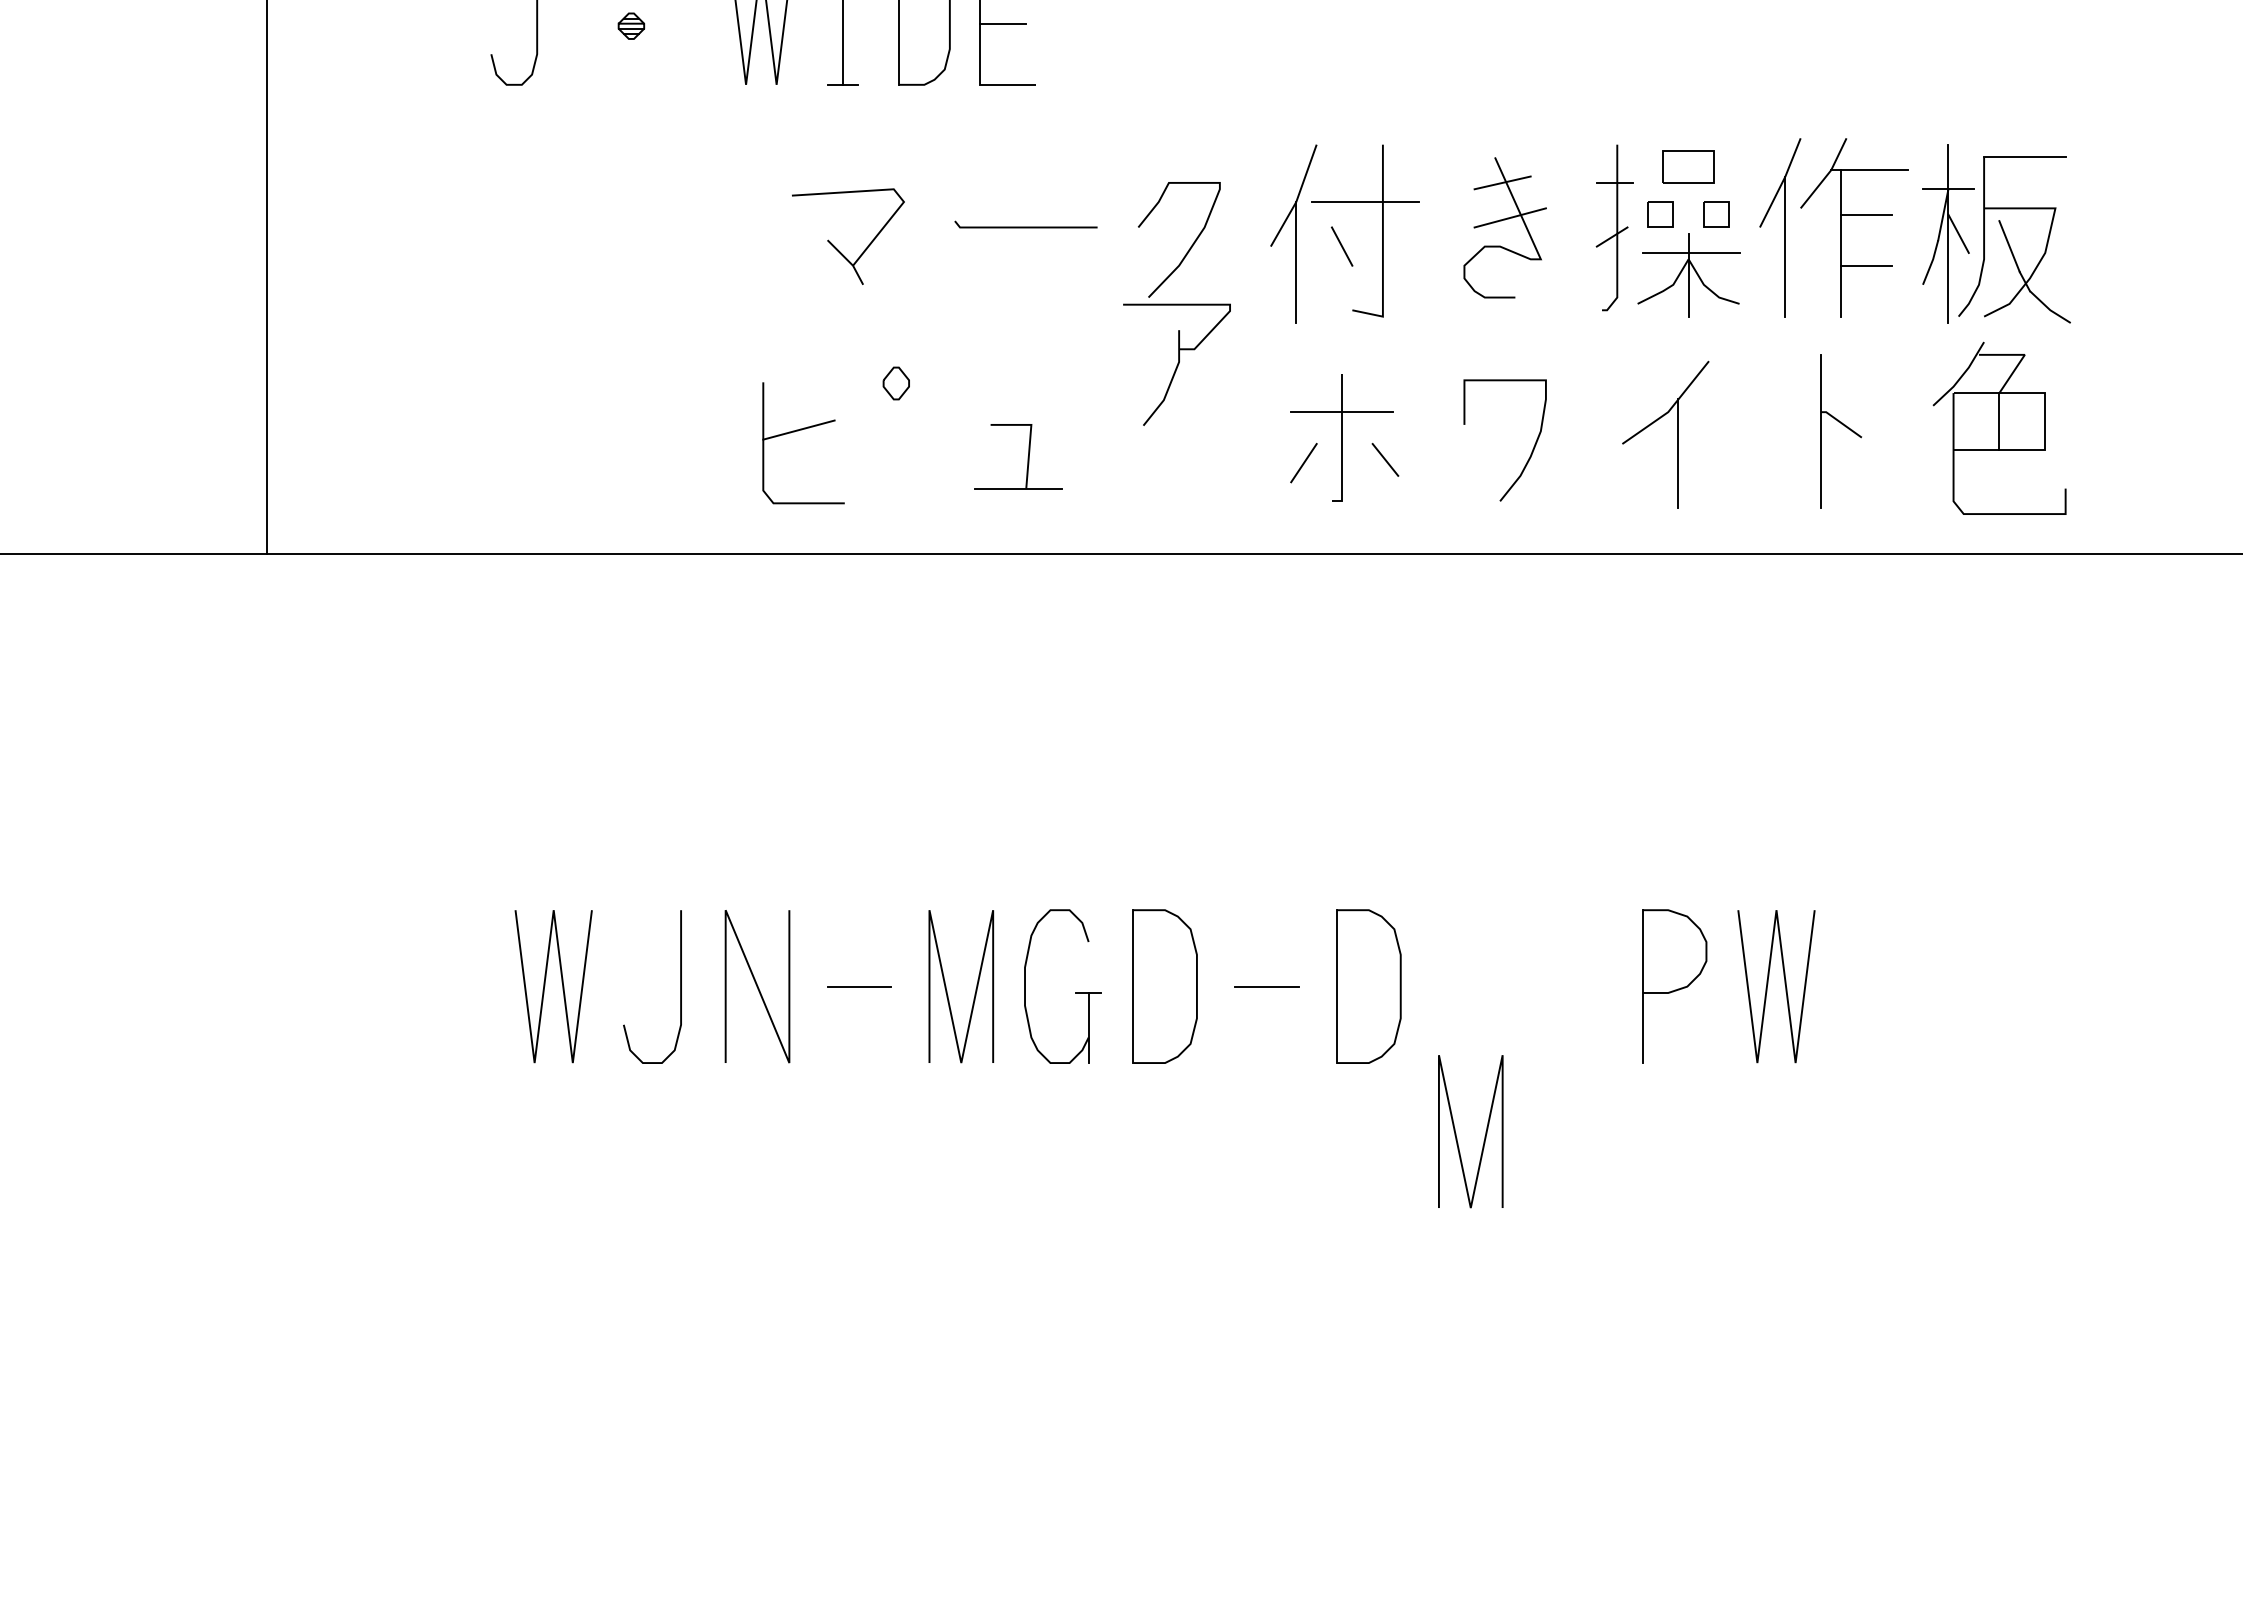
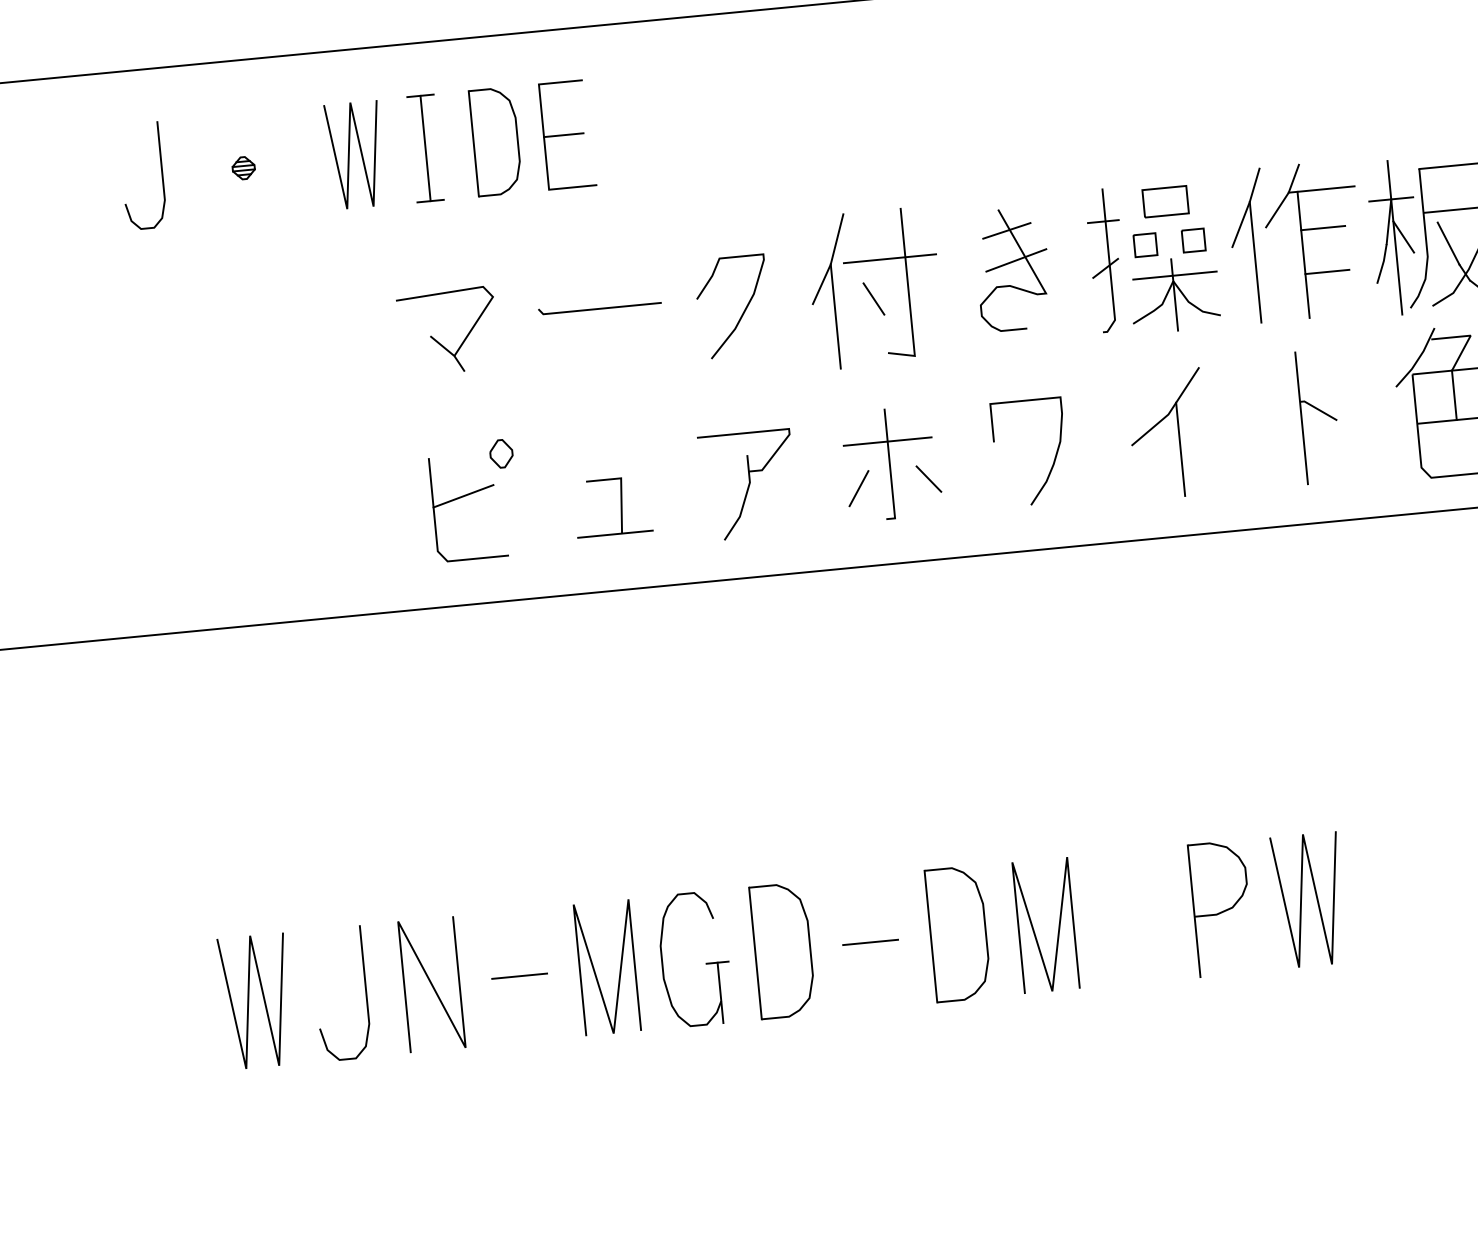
part: (1176, 364) -> (747, 484), moved
part: (798, 431) -> (463, 497), moved
line: (1456, 1133) -> (1033, 928), moved

